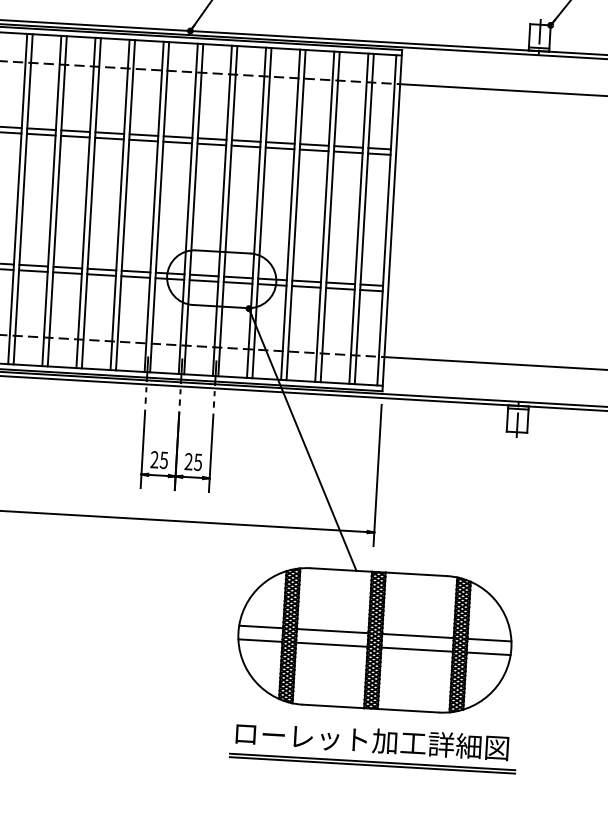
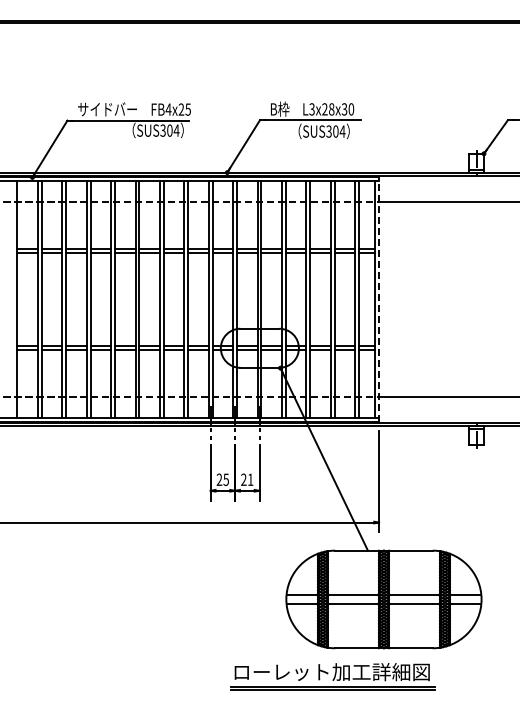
line: (392, 220) -> (379, 299), solid -> dashed
text: (198, 461) -> (250, 479), 25 -> 21
part: (372, 746) -> (332, 676), moved

